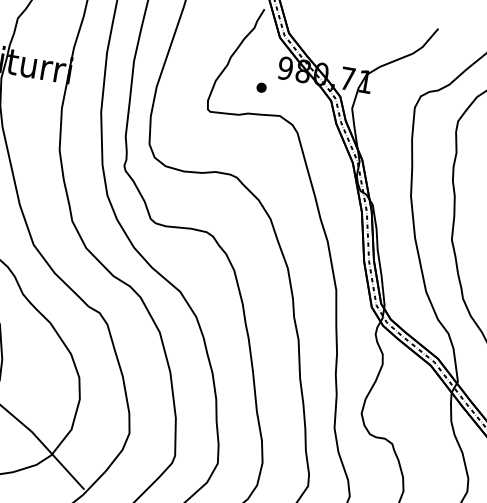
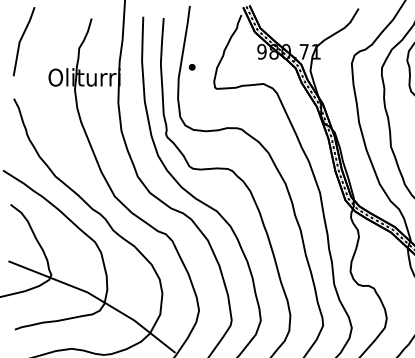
part: (260, 87) -> (191, 67), moved

